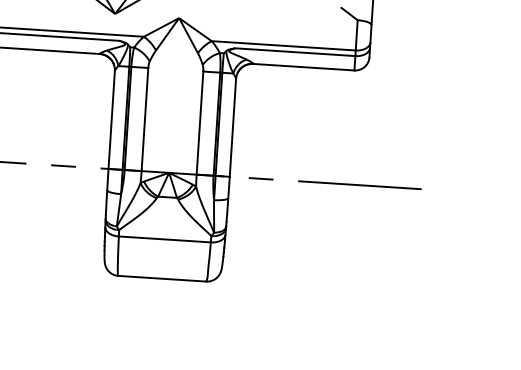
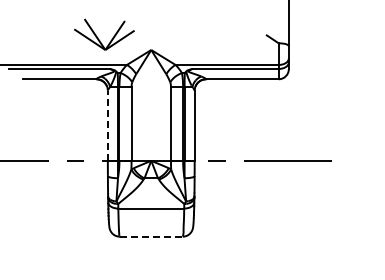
line: (111, 119) -> (107, 125), solid -> dashed
line: (162, 278) -> (151, 236), solid -> dashed

